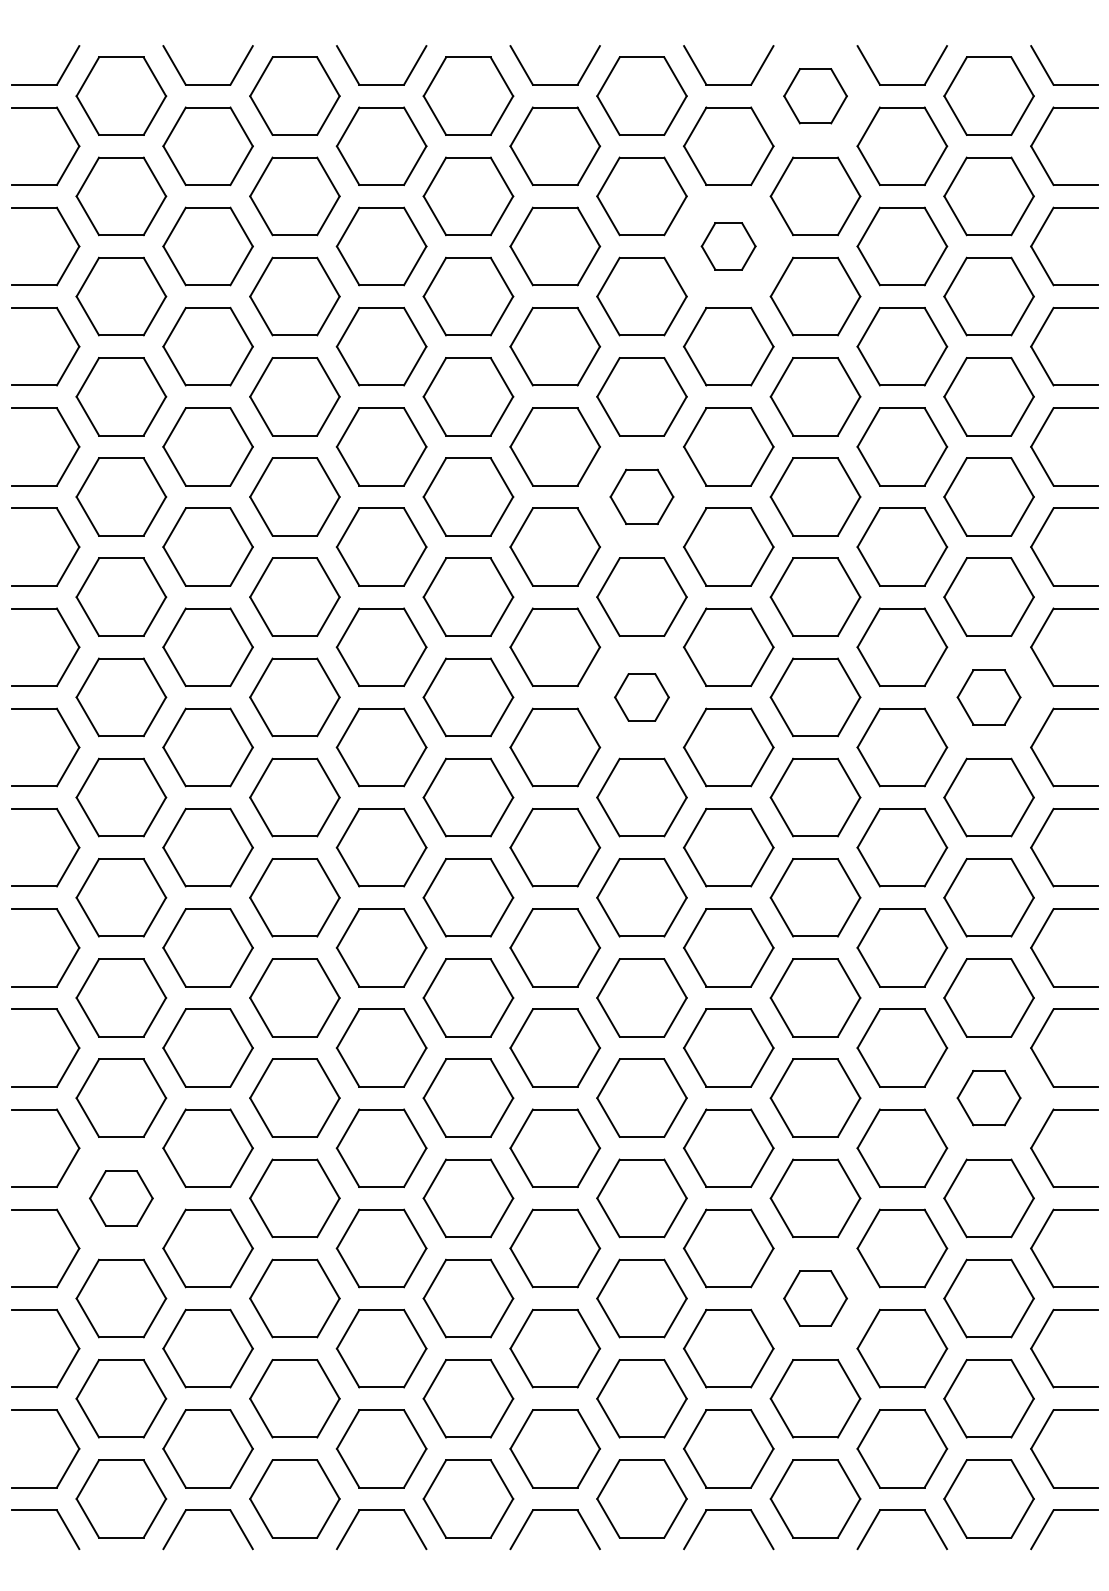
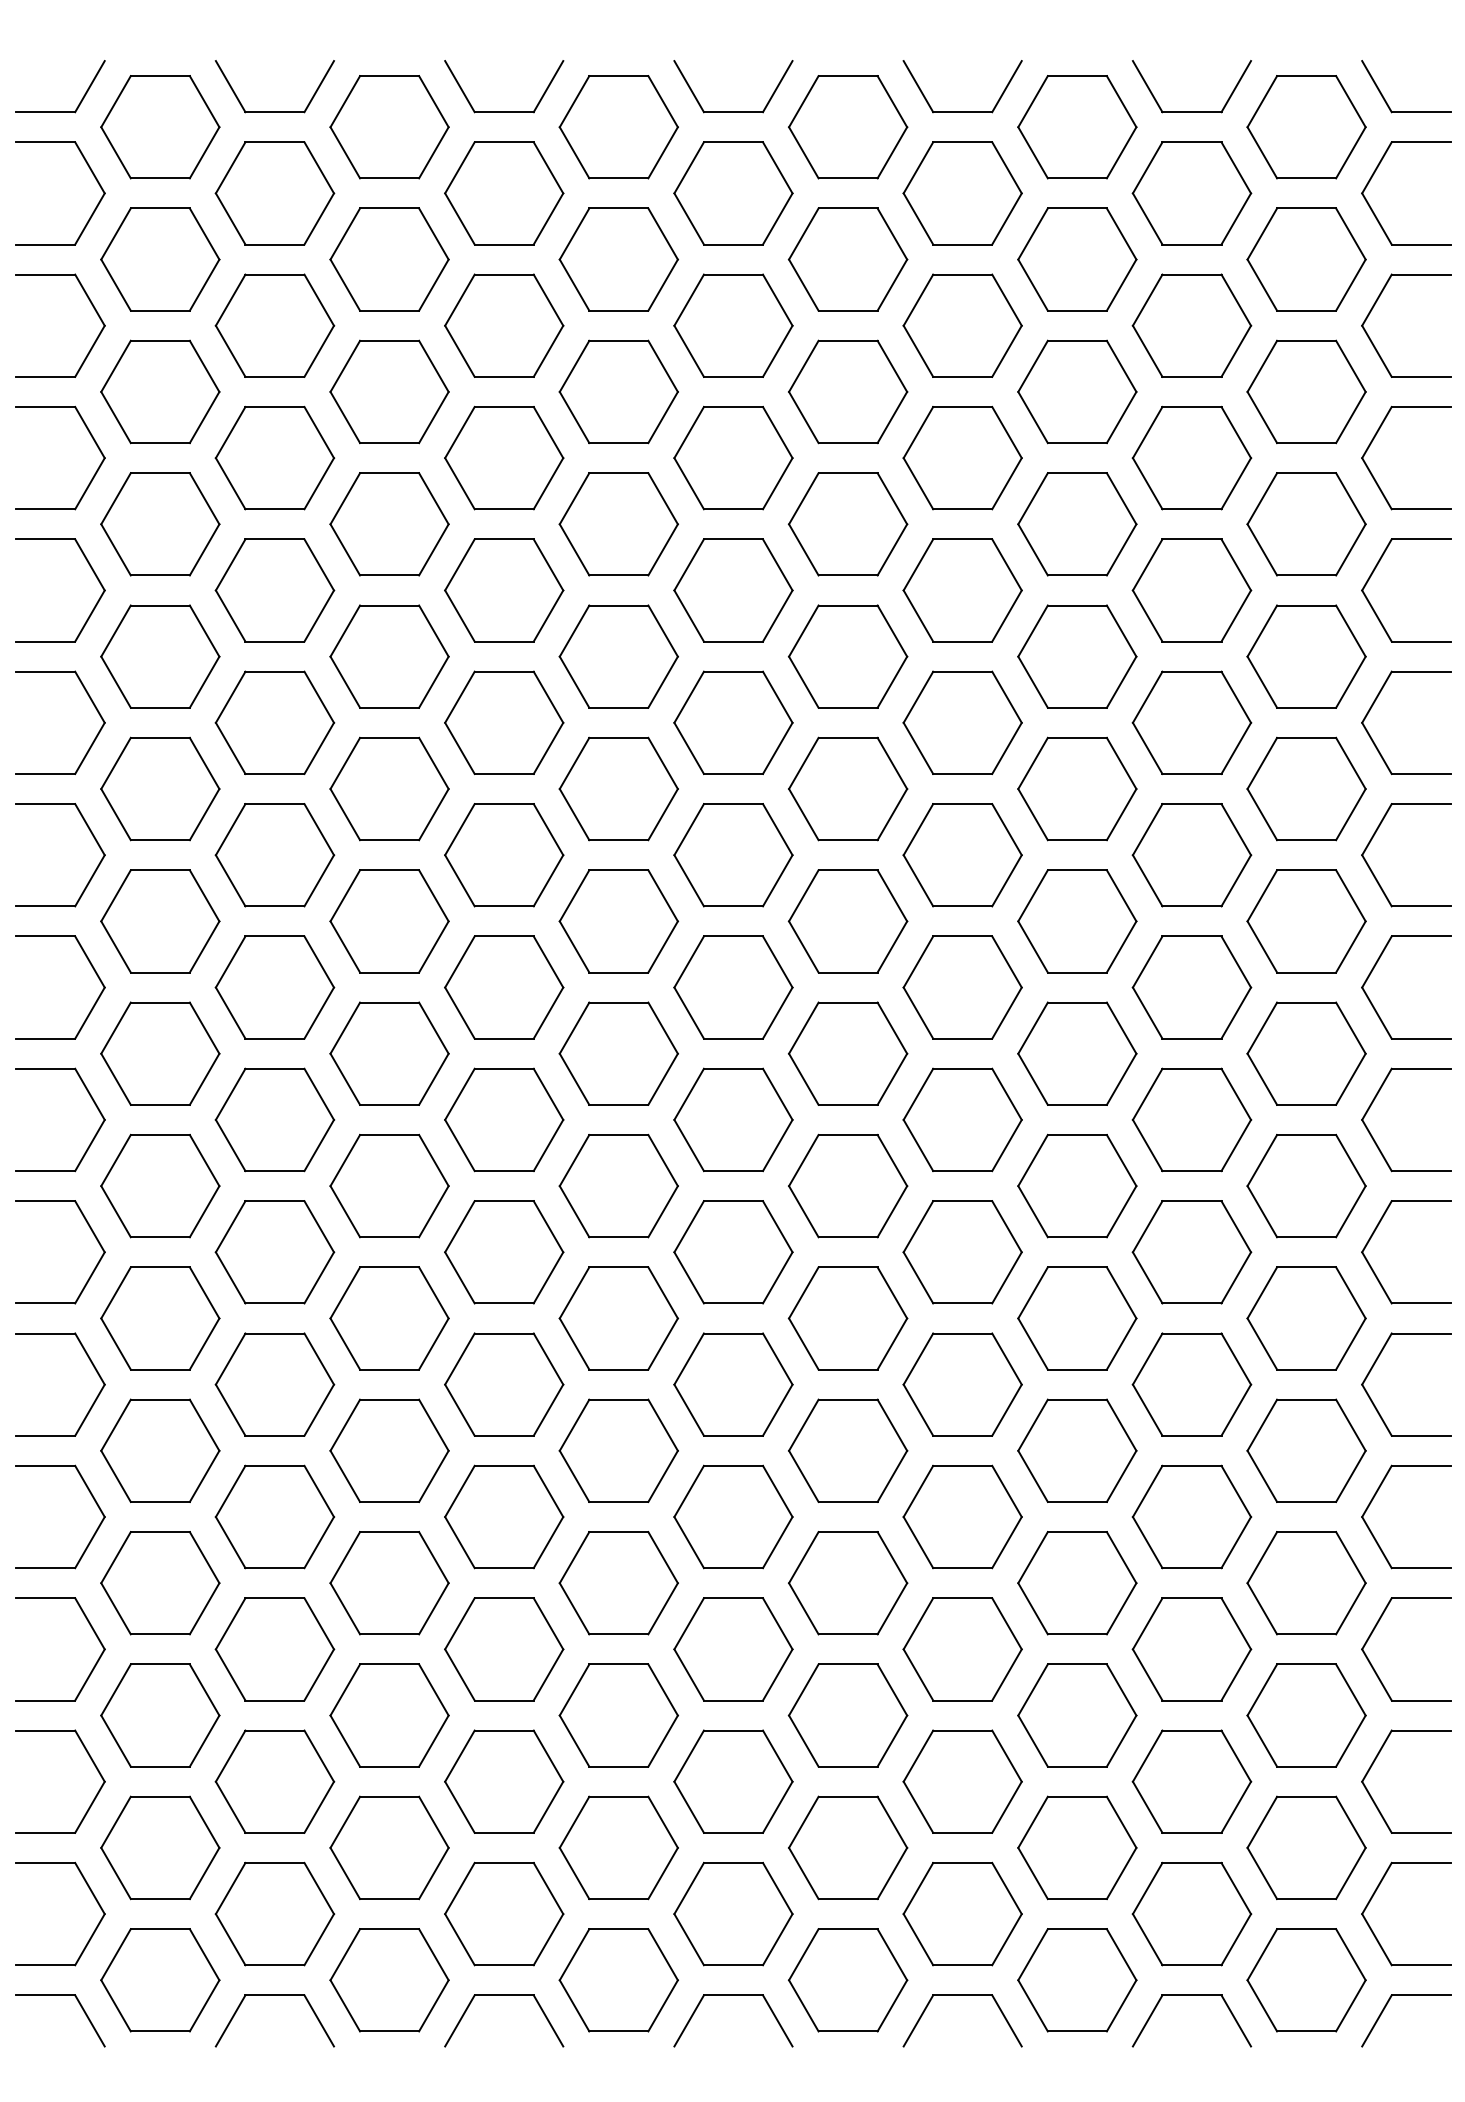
part: (815, 96) -> (1077, 127), size x1.43
part: (728, 246) -> (962, 325), size x1.67
part: (641, 496) -> (847, 656), size x1.43
part: (641, 697) -> (847, 921), size x1.67
part: (989, 697) -> (1306, 921), size x1.43
part: (989, 1097) -> (1306, 1450), size x1.43
part: (121, 1198) -> (160, 1583), size x1.43
part: (815, 1298) -> (1077, 1715), size x1.43

